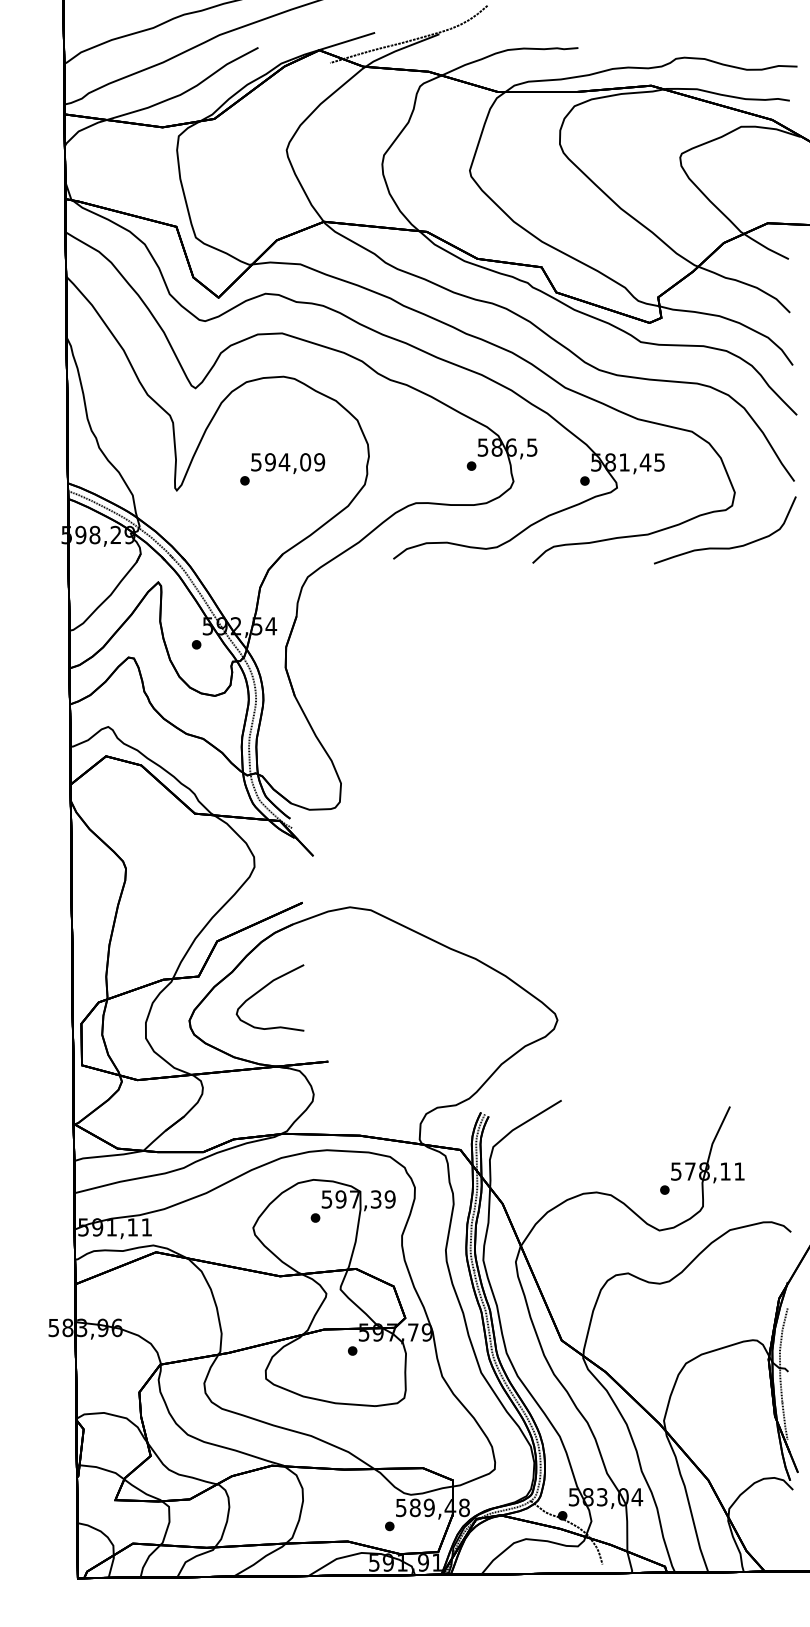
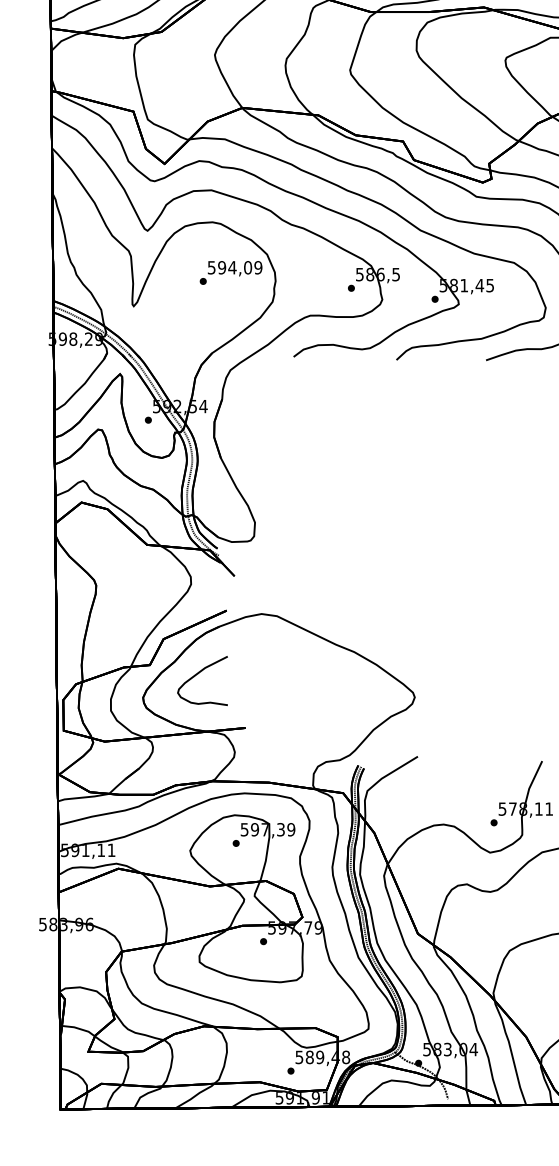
text: (282, 469) -> (230, 273), moved

